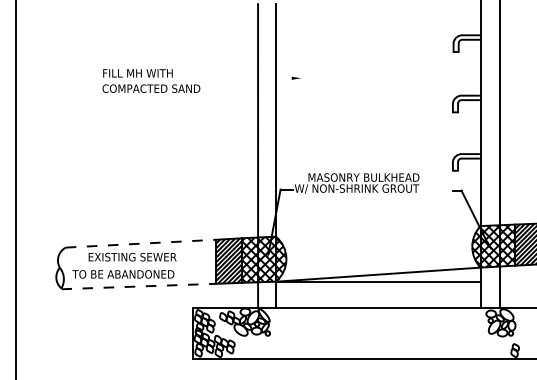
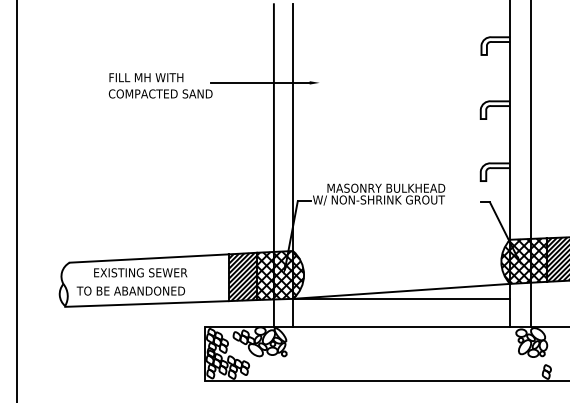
line: (246, 78) -> (261, 83), added
line: (141, 243) -> (150, 258), dashed -> solid
line: (139, 286) -> (148, 303), dashed -> solid

